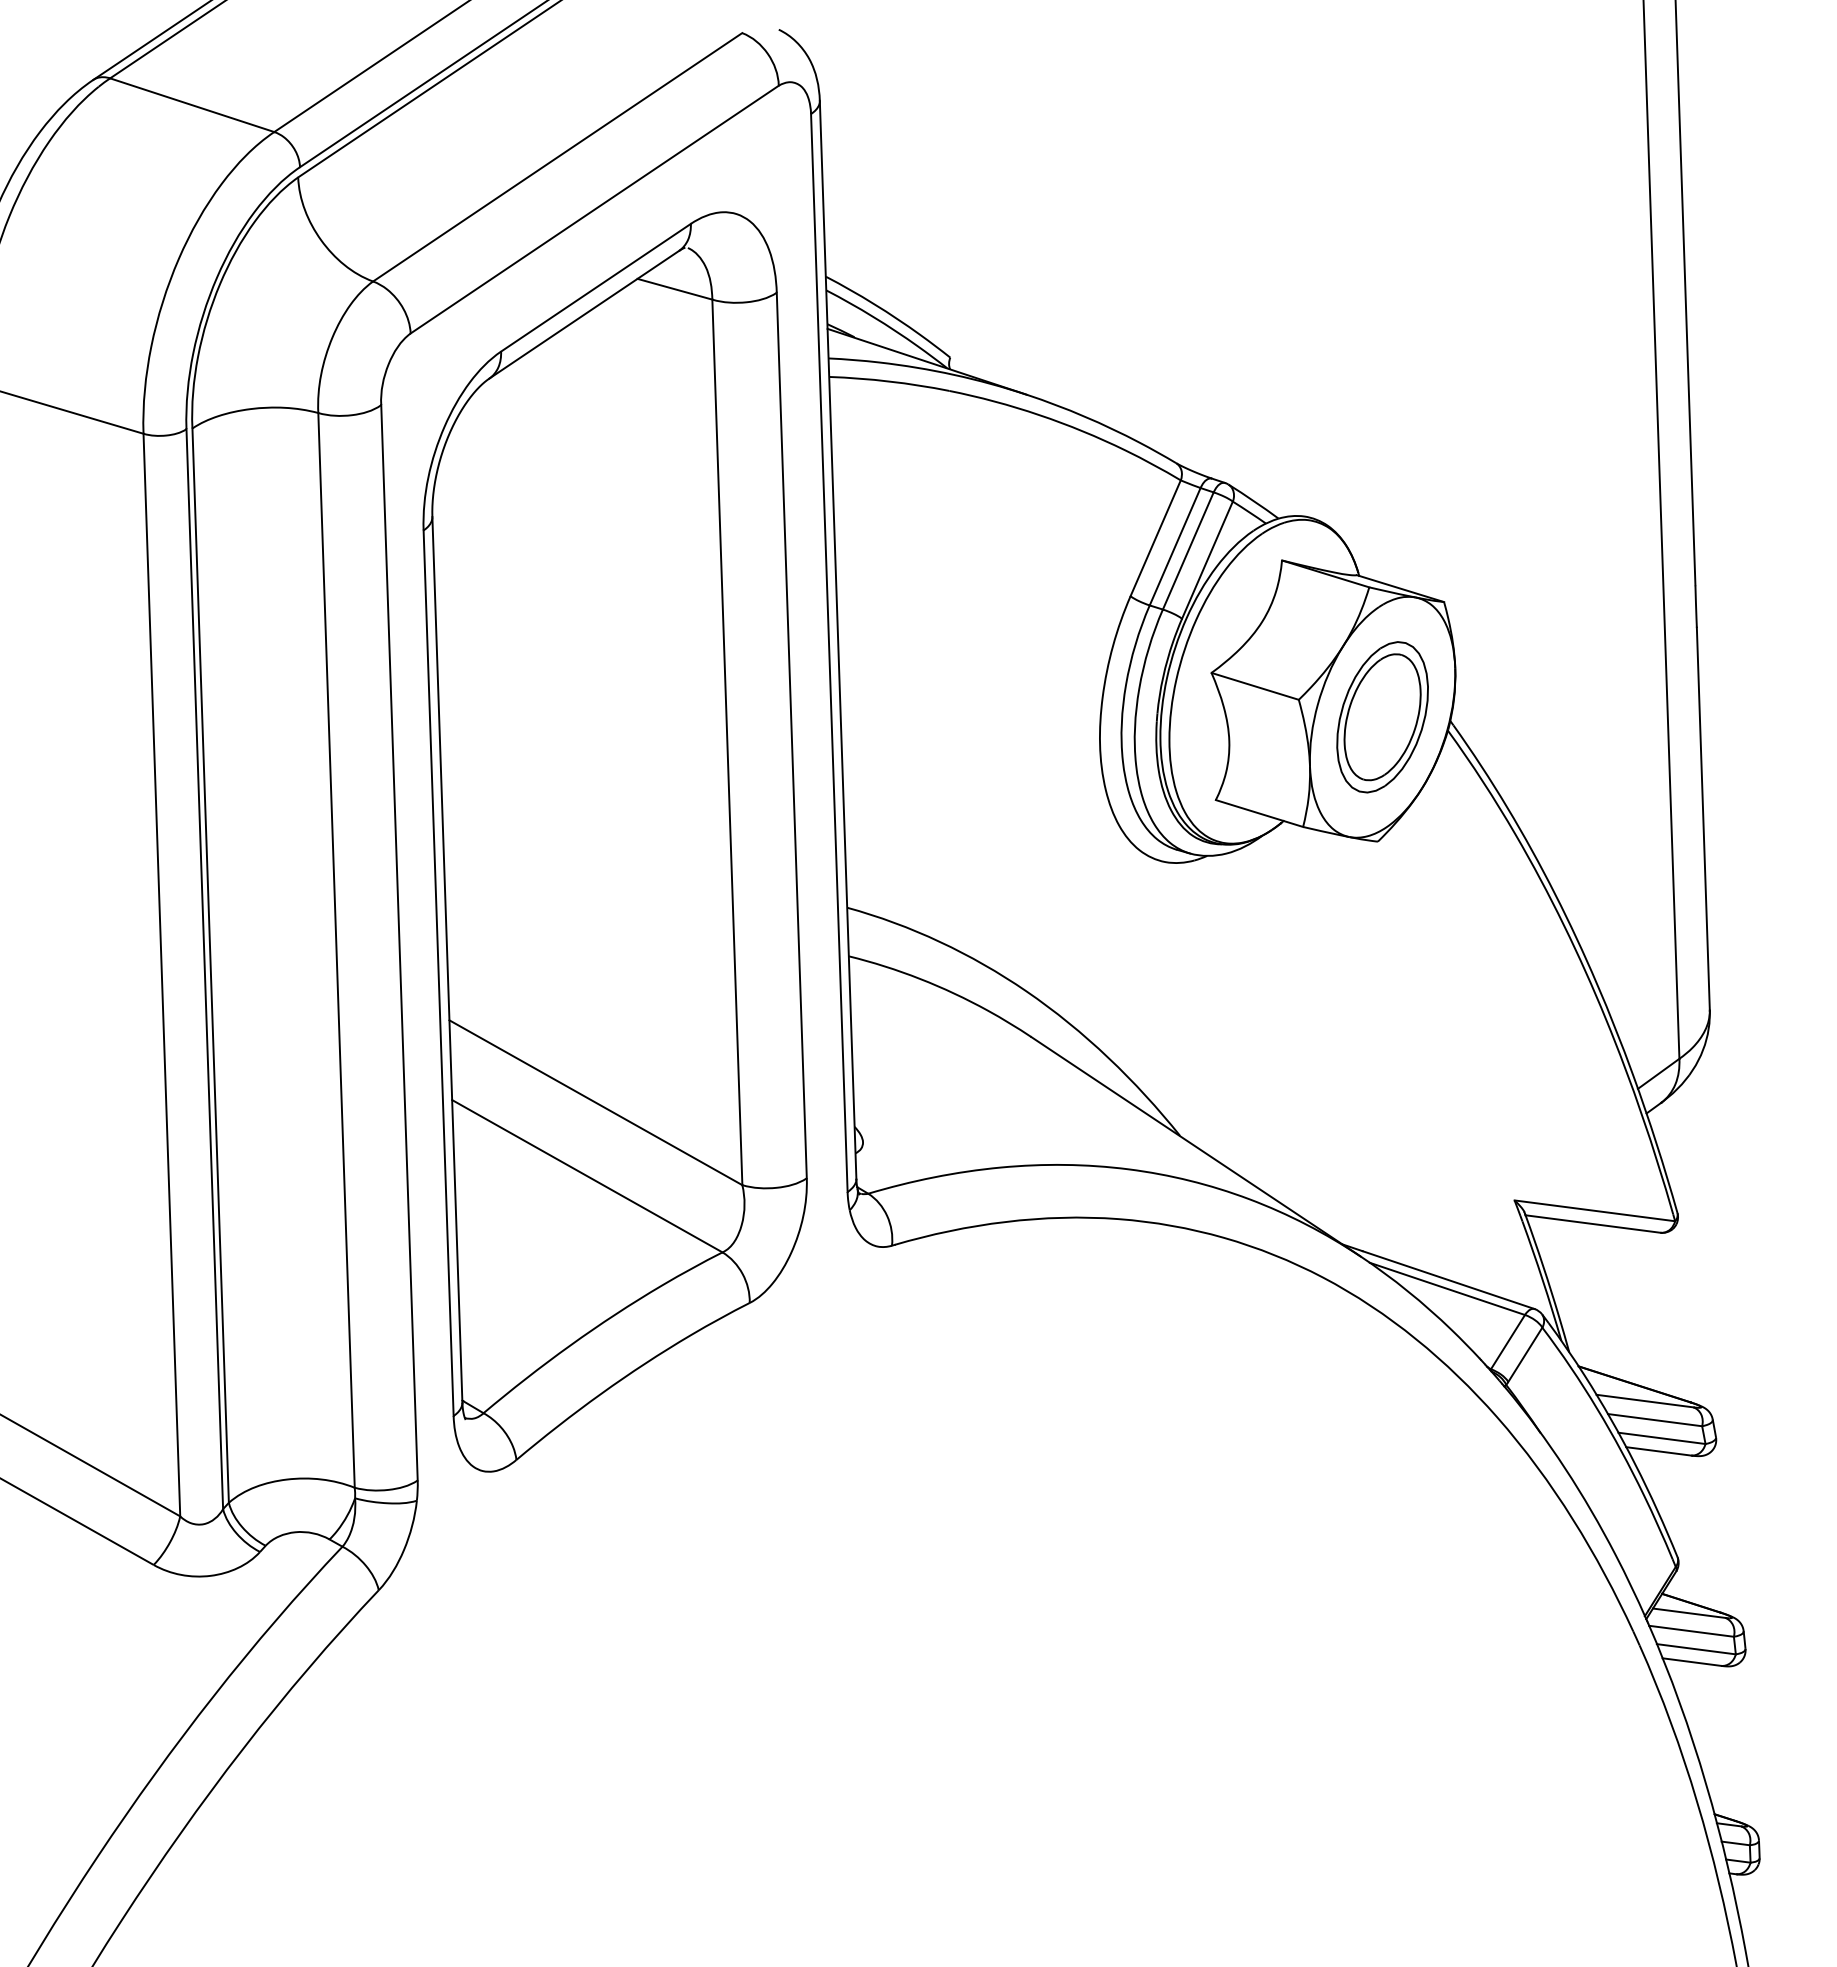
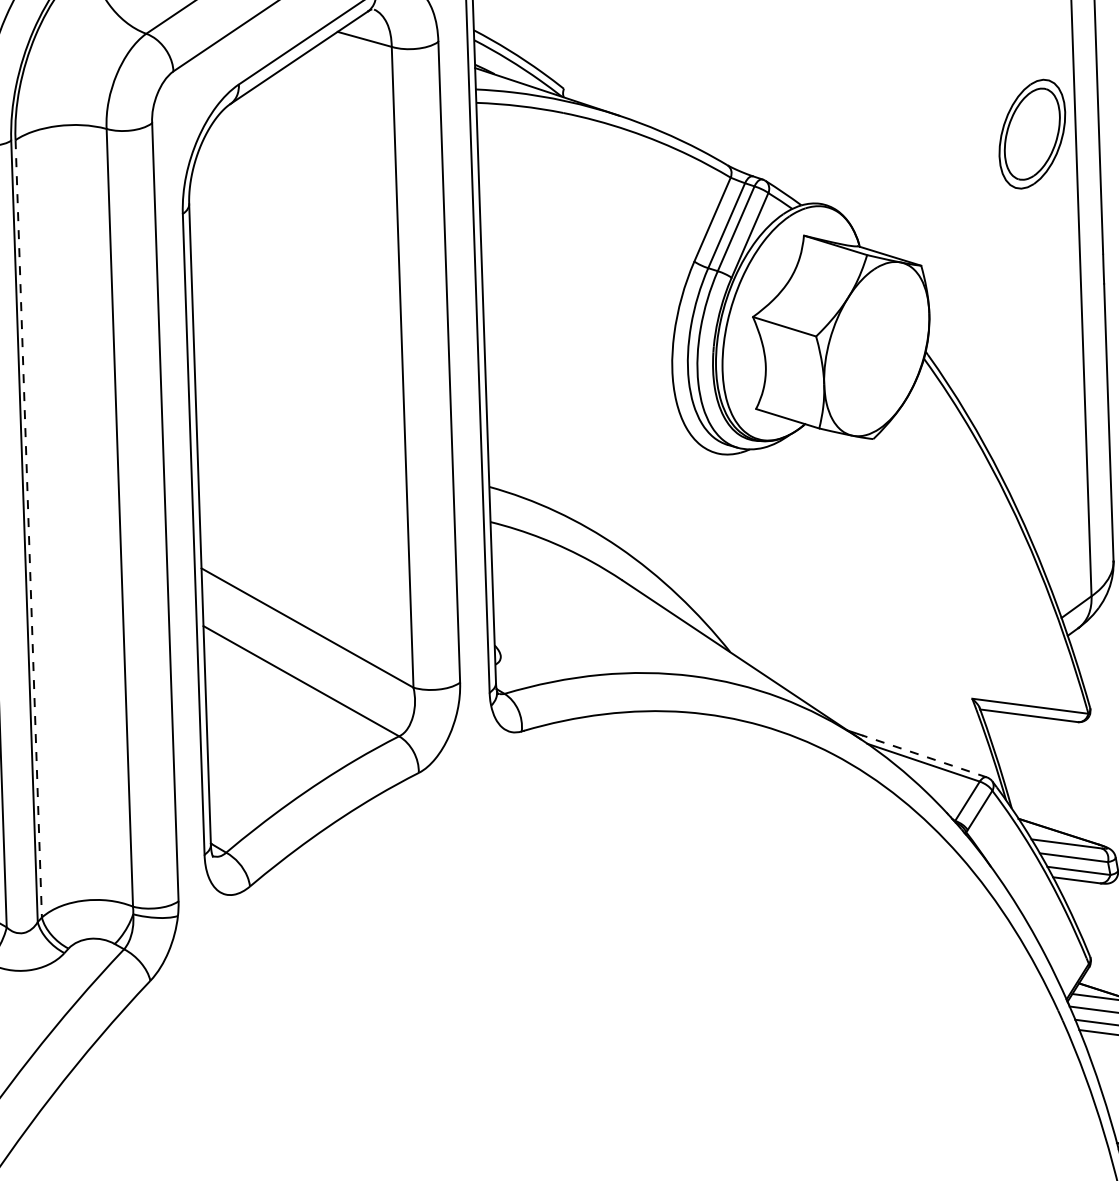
part: (1382, 717) -> (1032, 134), moved
line: (210, 966) -> (28, 529), solid -> dashed
line: (1448, 1280) -> (924, 756), solid -> dashed

